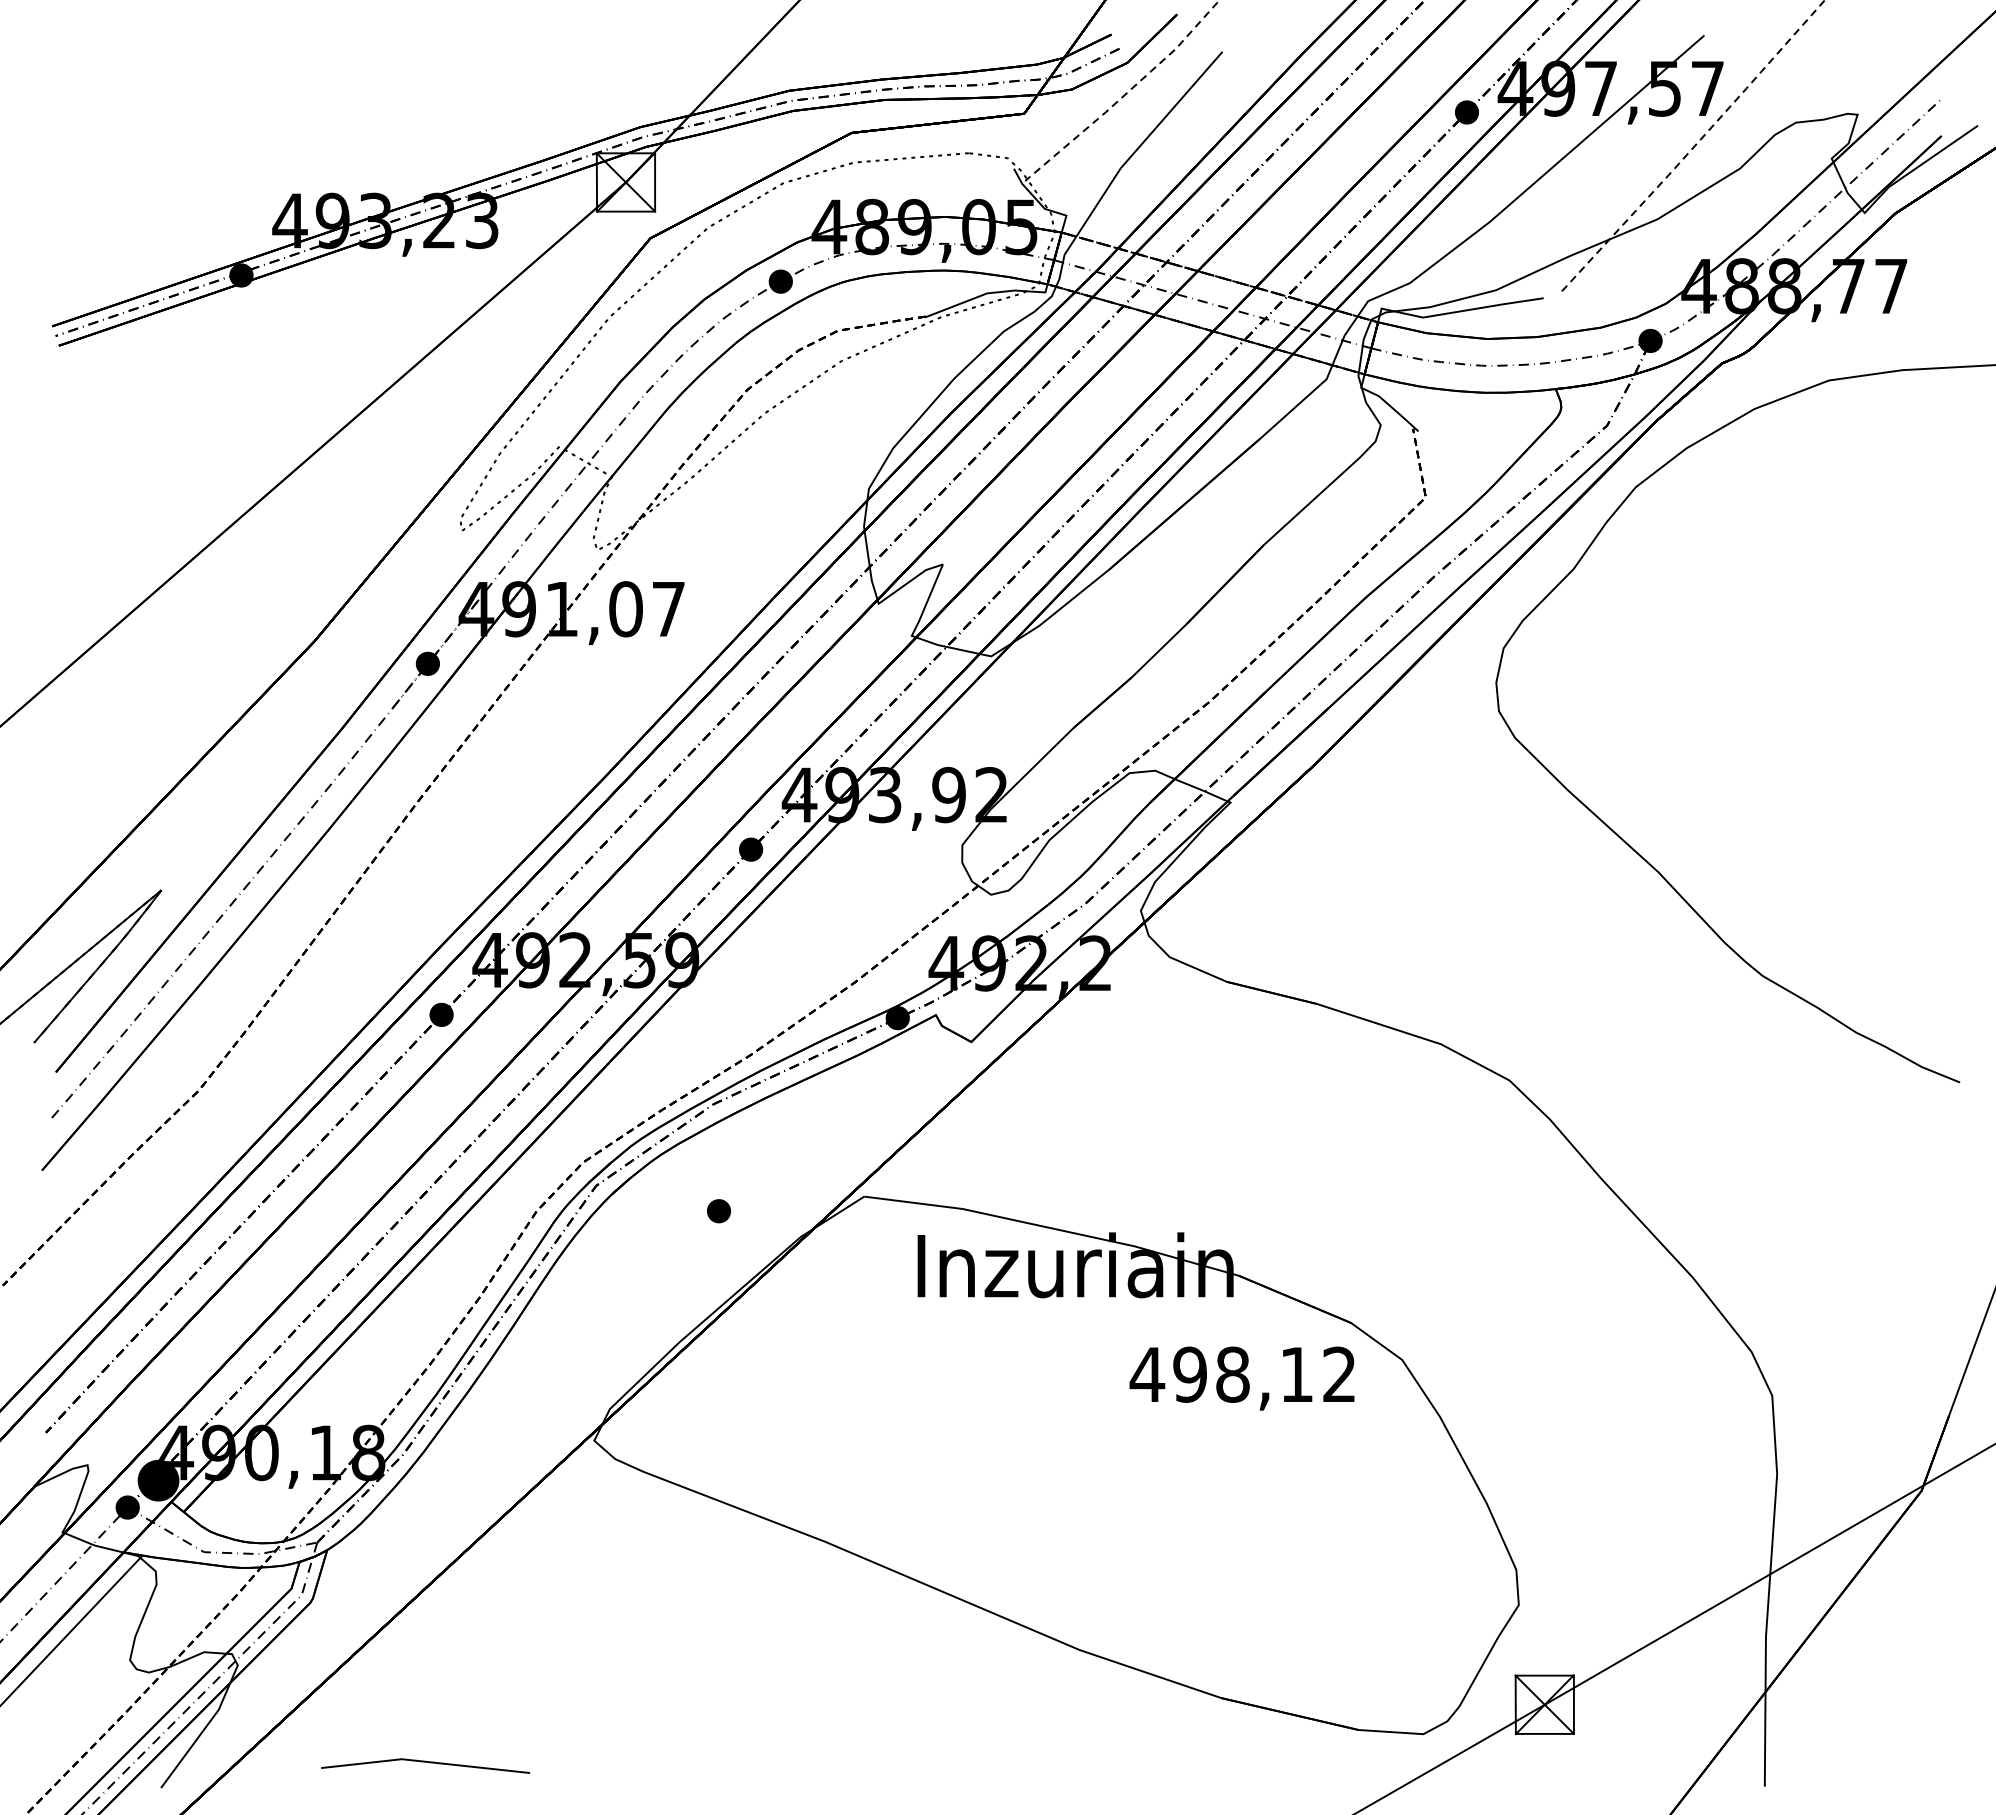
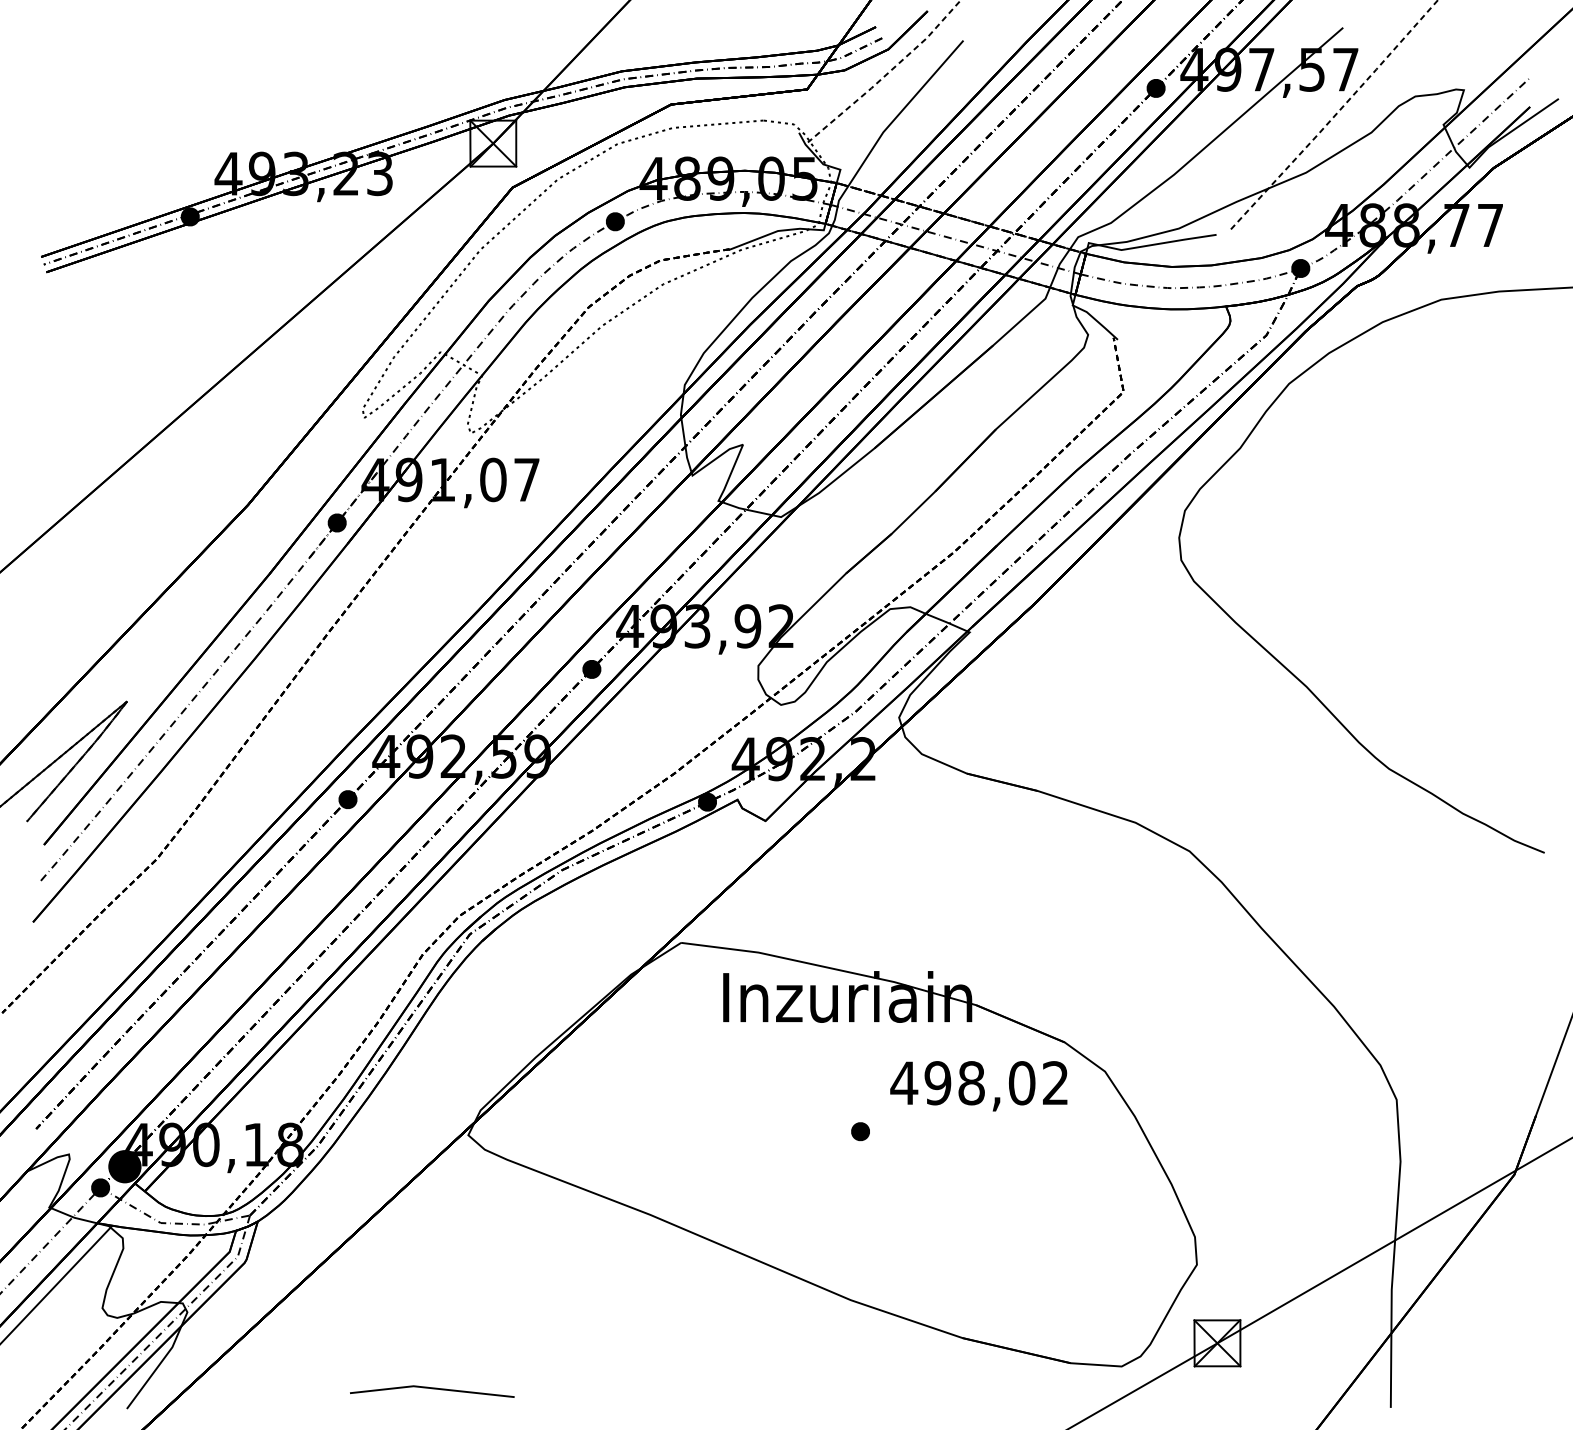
part: (718, 1211) -> (860, 1131), moved
text: (1296, 1374) -> (1021, 1083), 498,12 -> 498,02
line: (425, 1762) -> (432, 1388), moved

